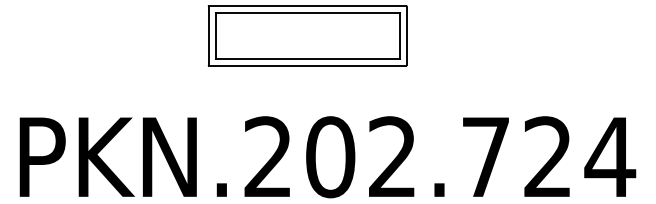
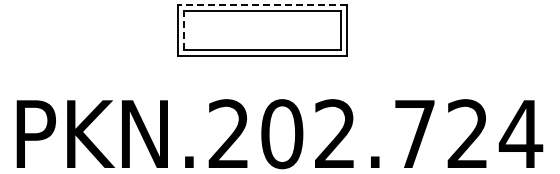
line: (307, 6) -> (262, 5), solid -> dashed
line: (215, 34) -> (183, 29), solid -> dashed

